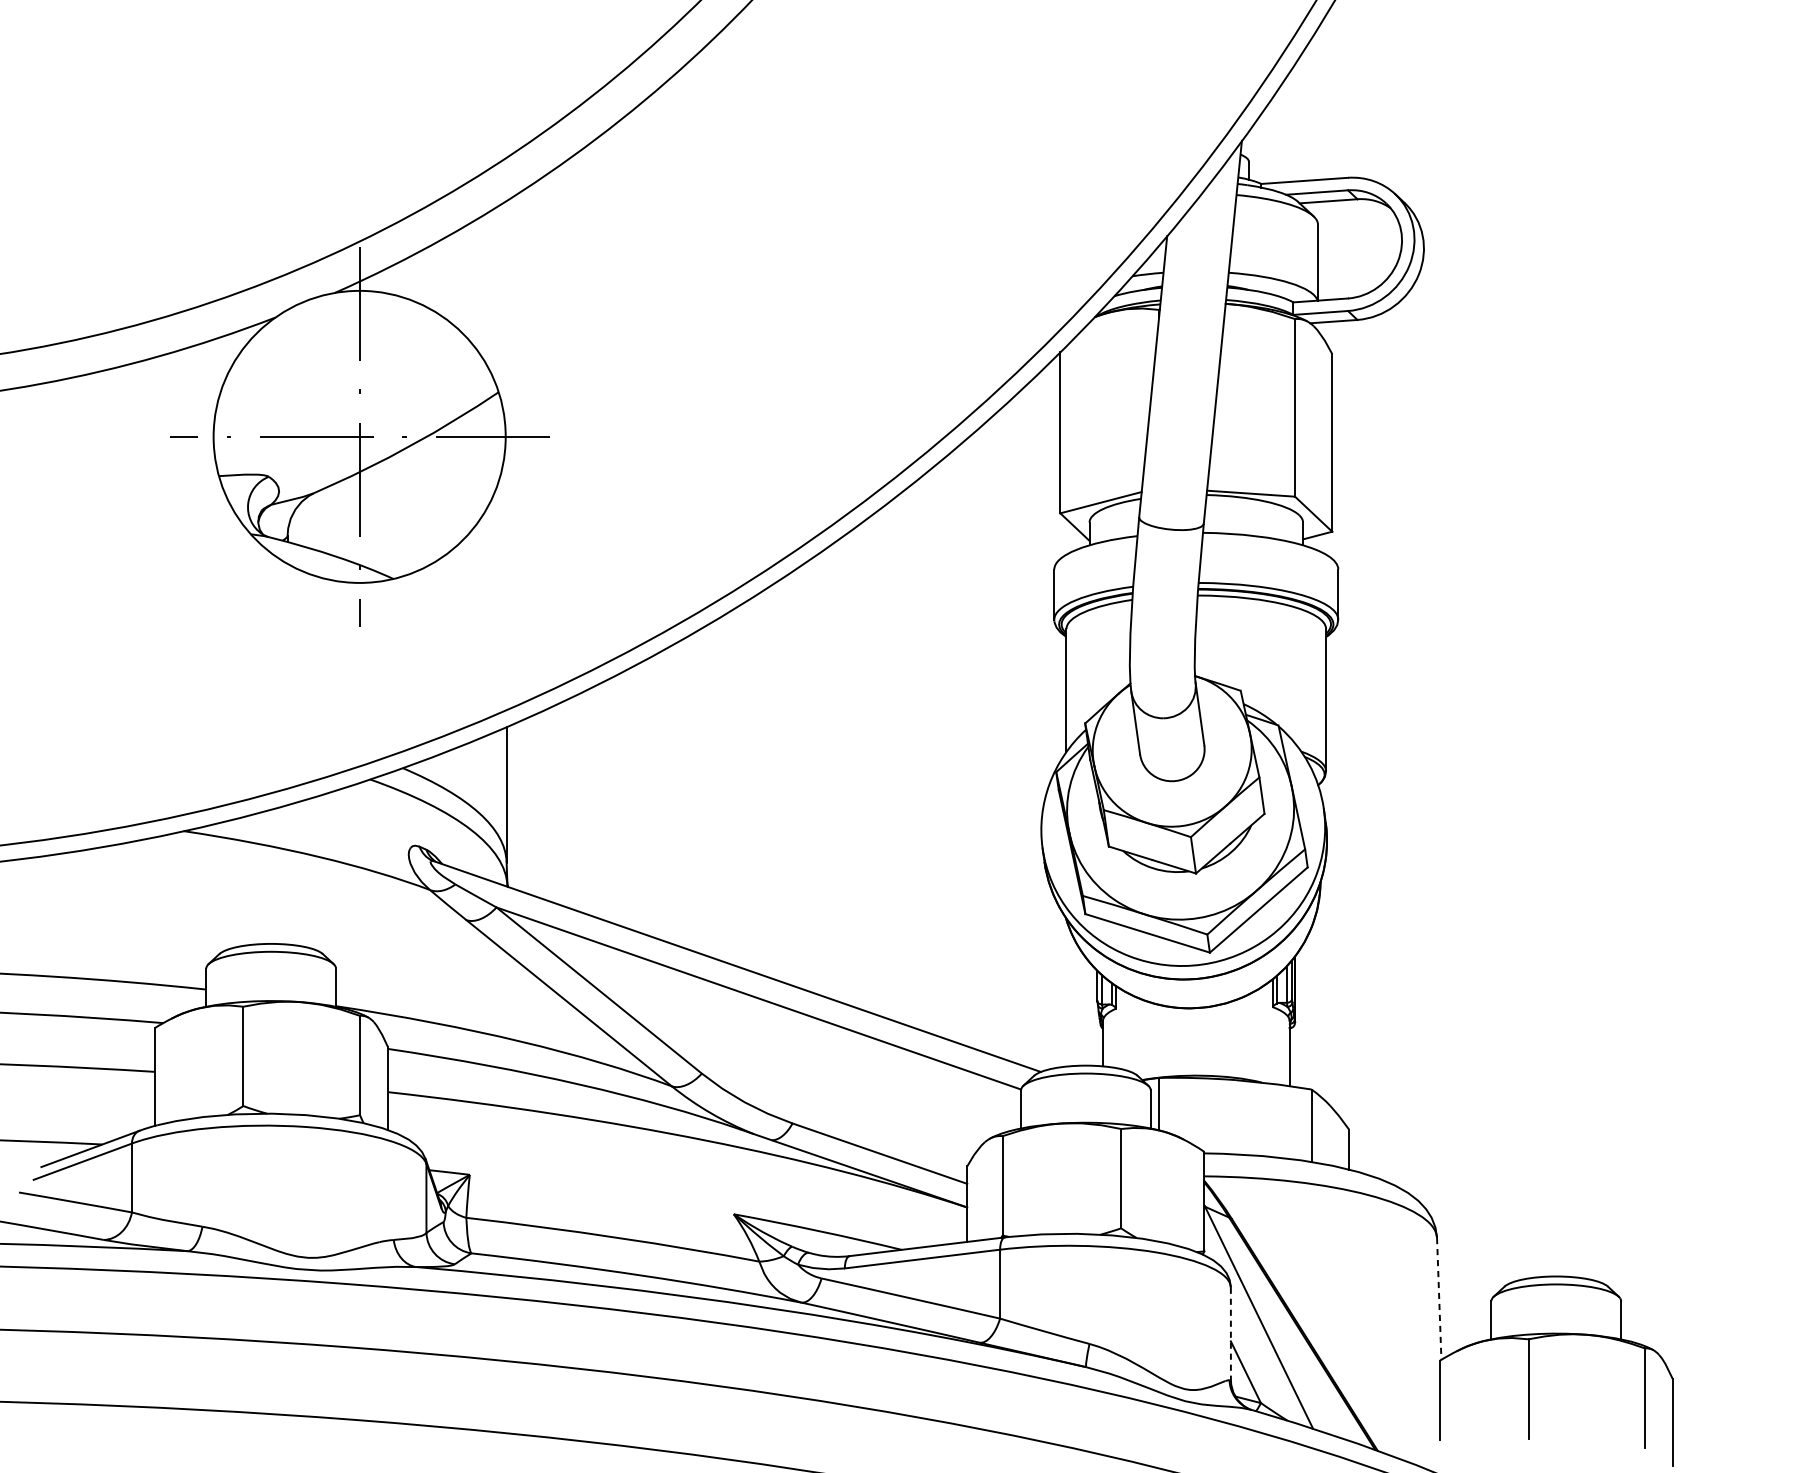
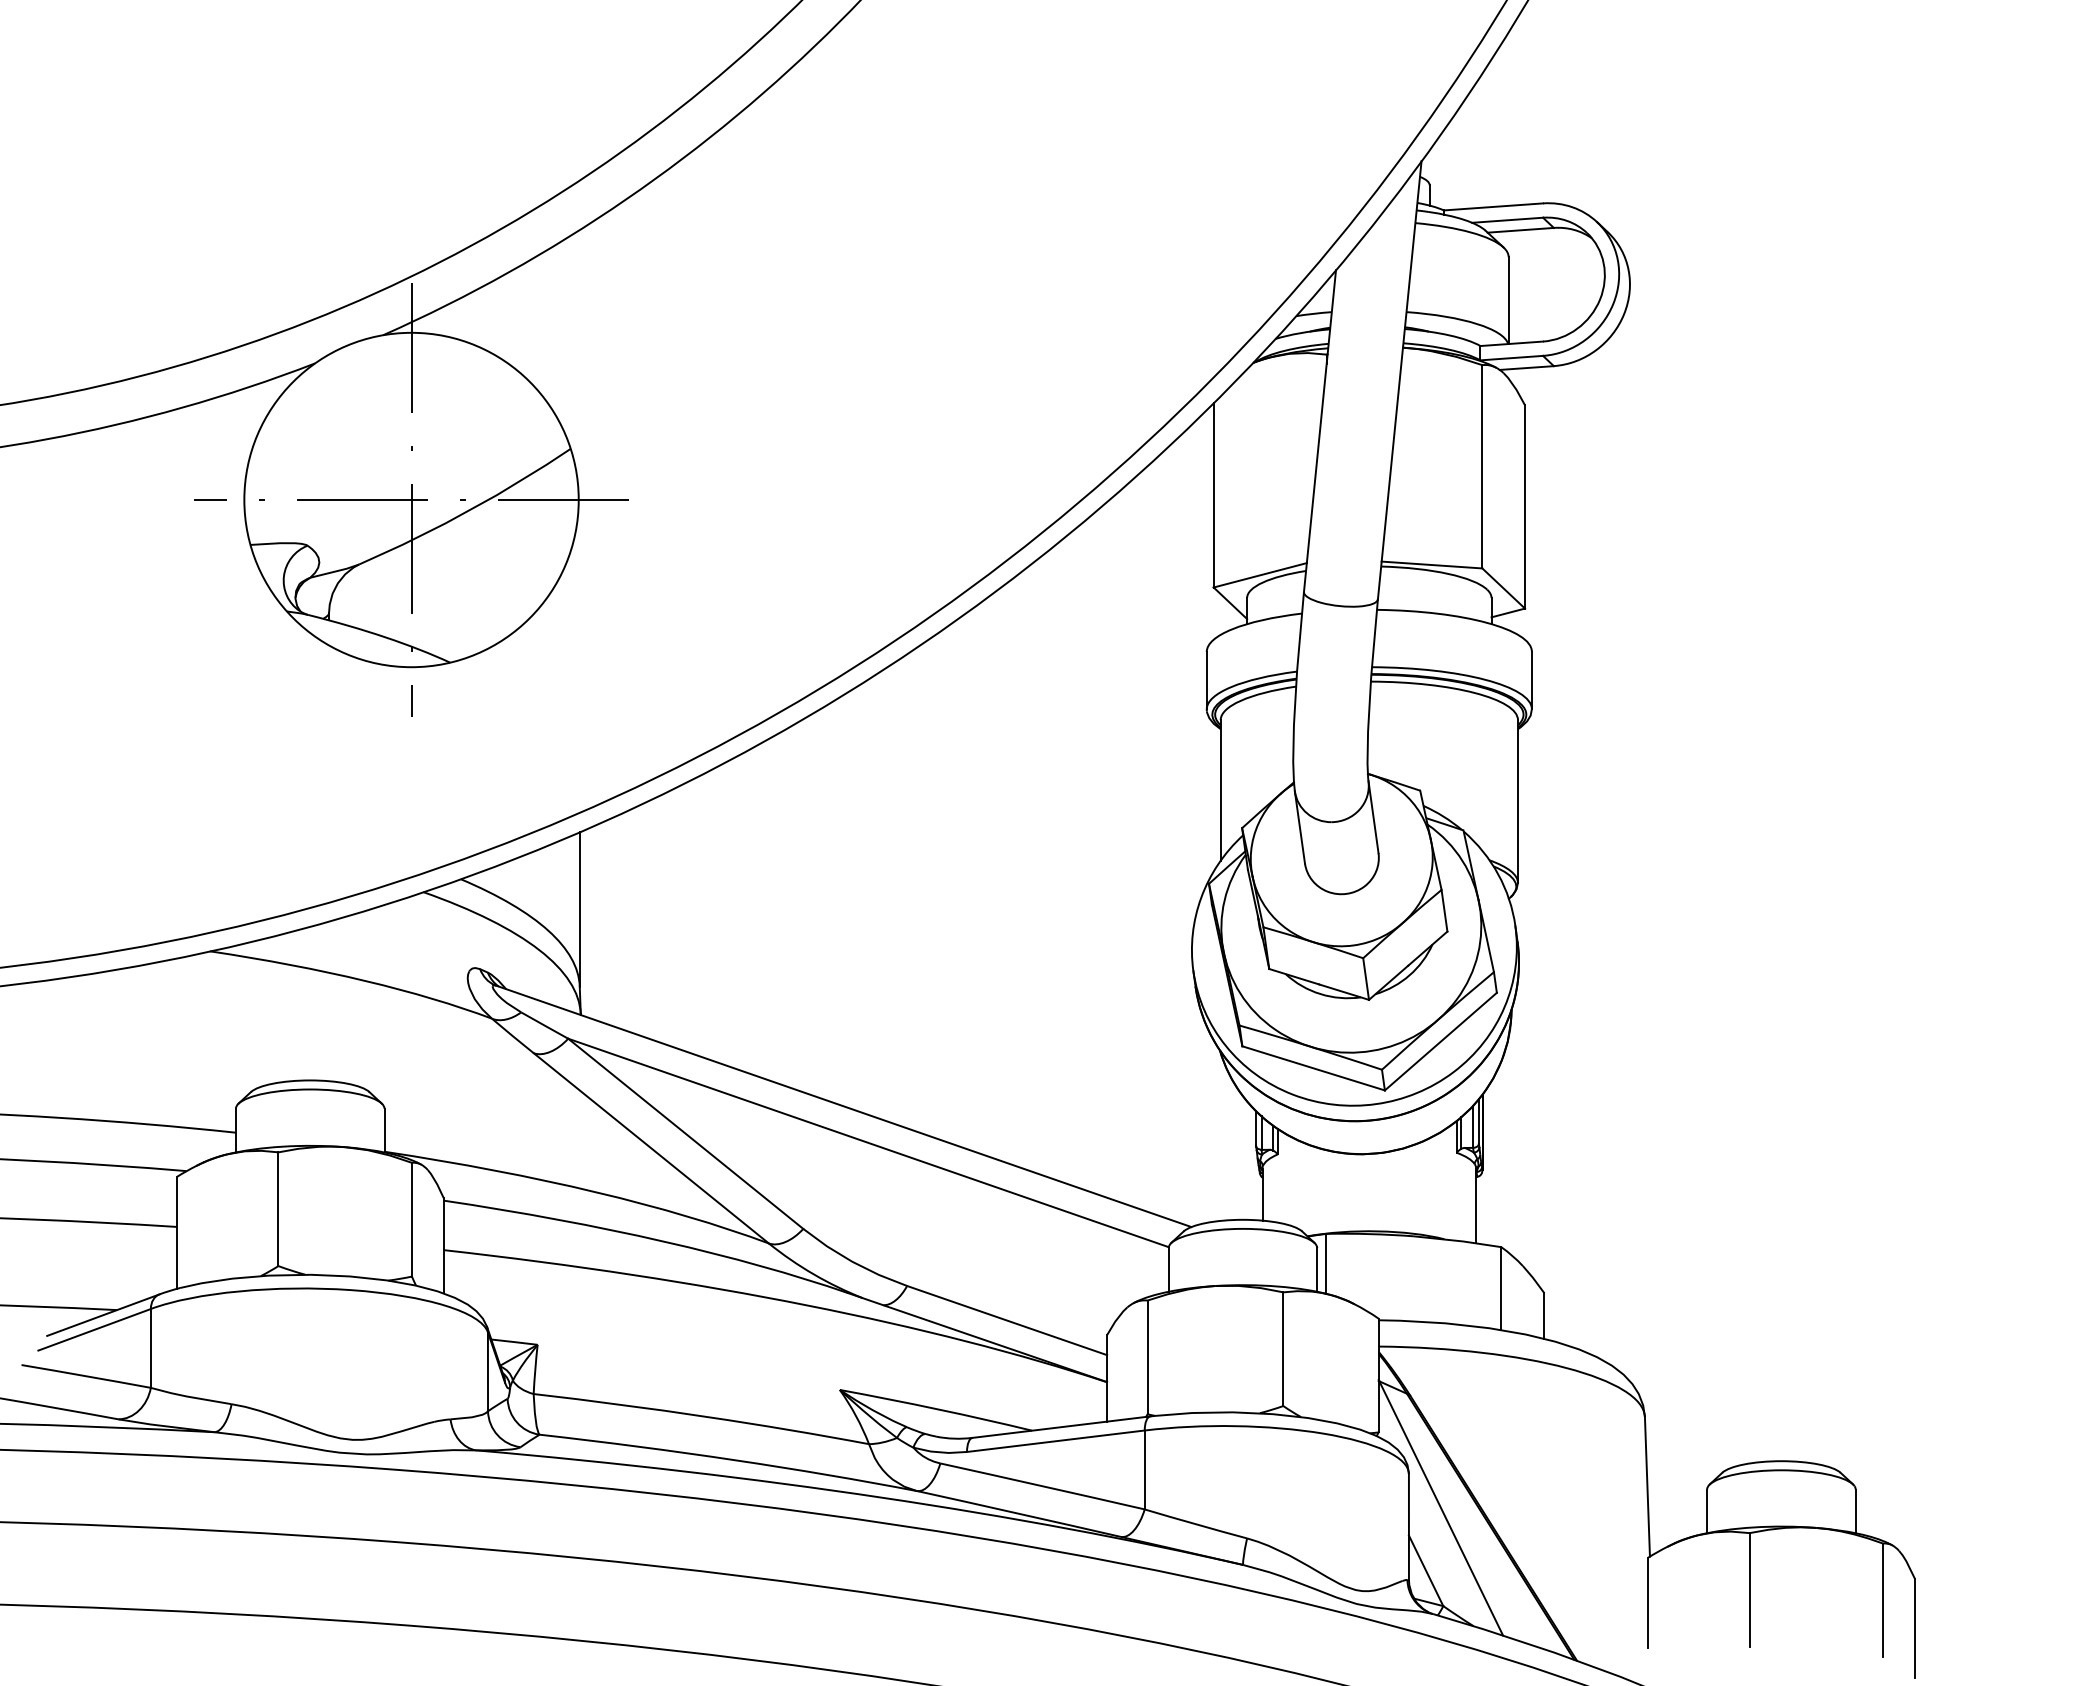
line: (1439, 1298) -> (1647, 1486), dashed -> solid
line: (1230, 1334) -> (1408, 1527), dashed -> solid

